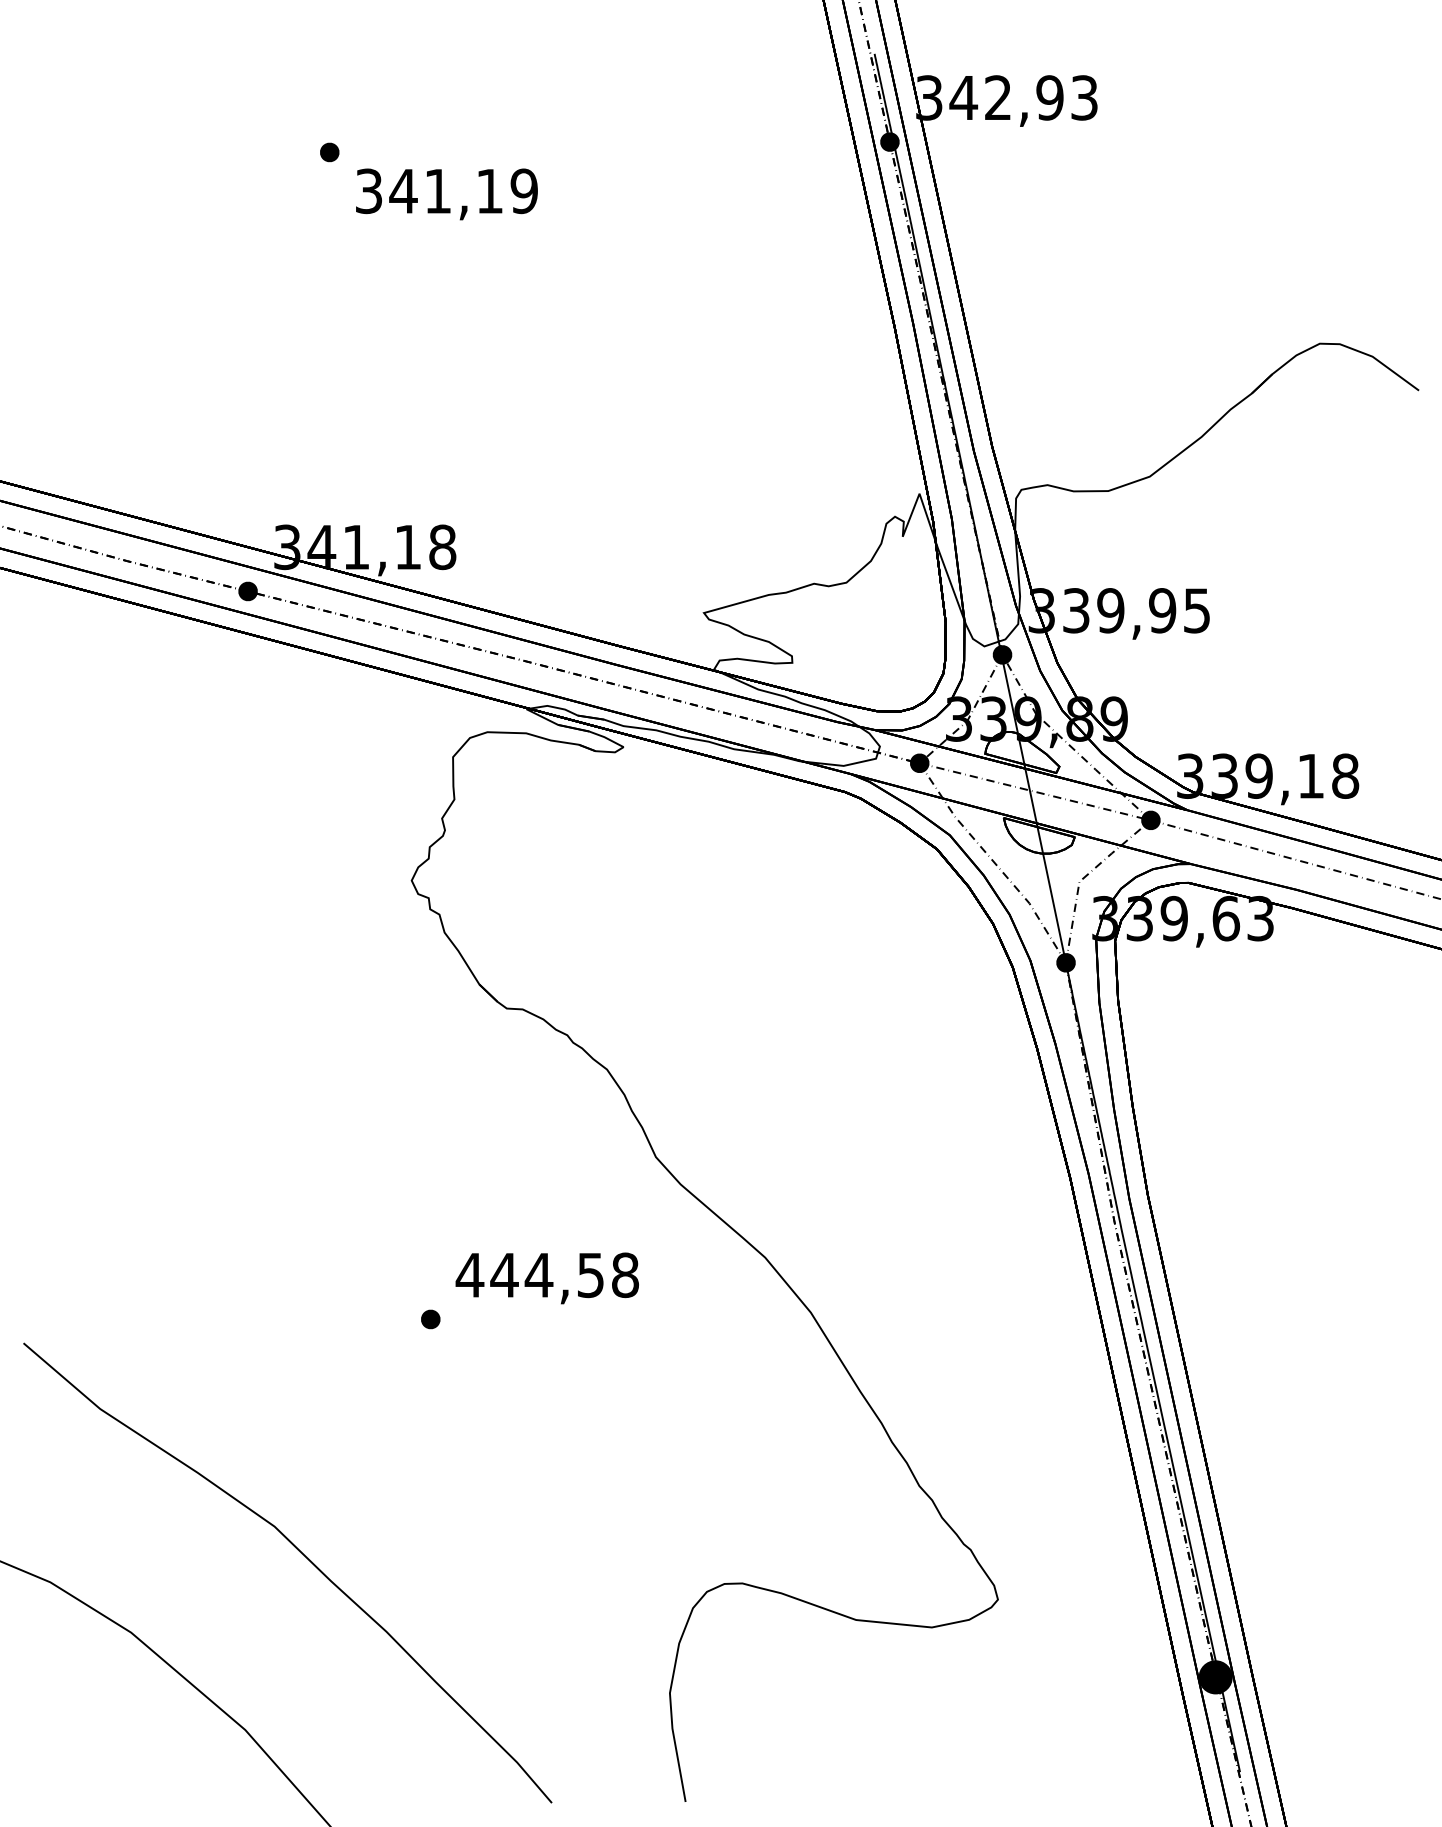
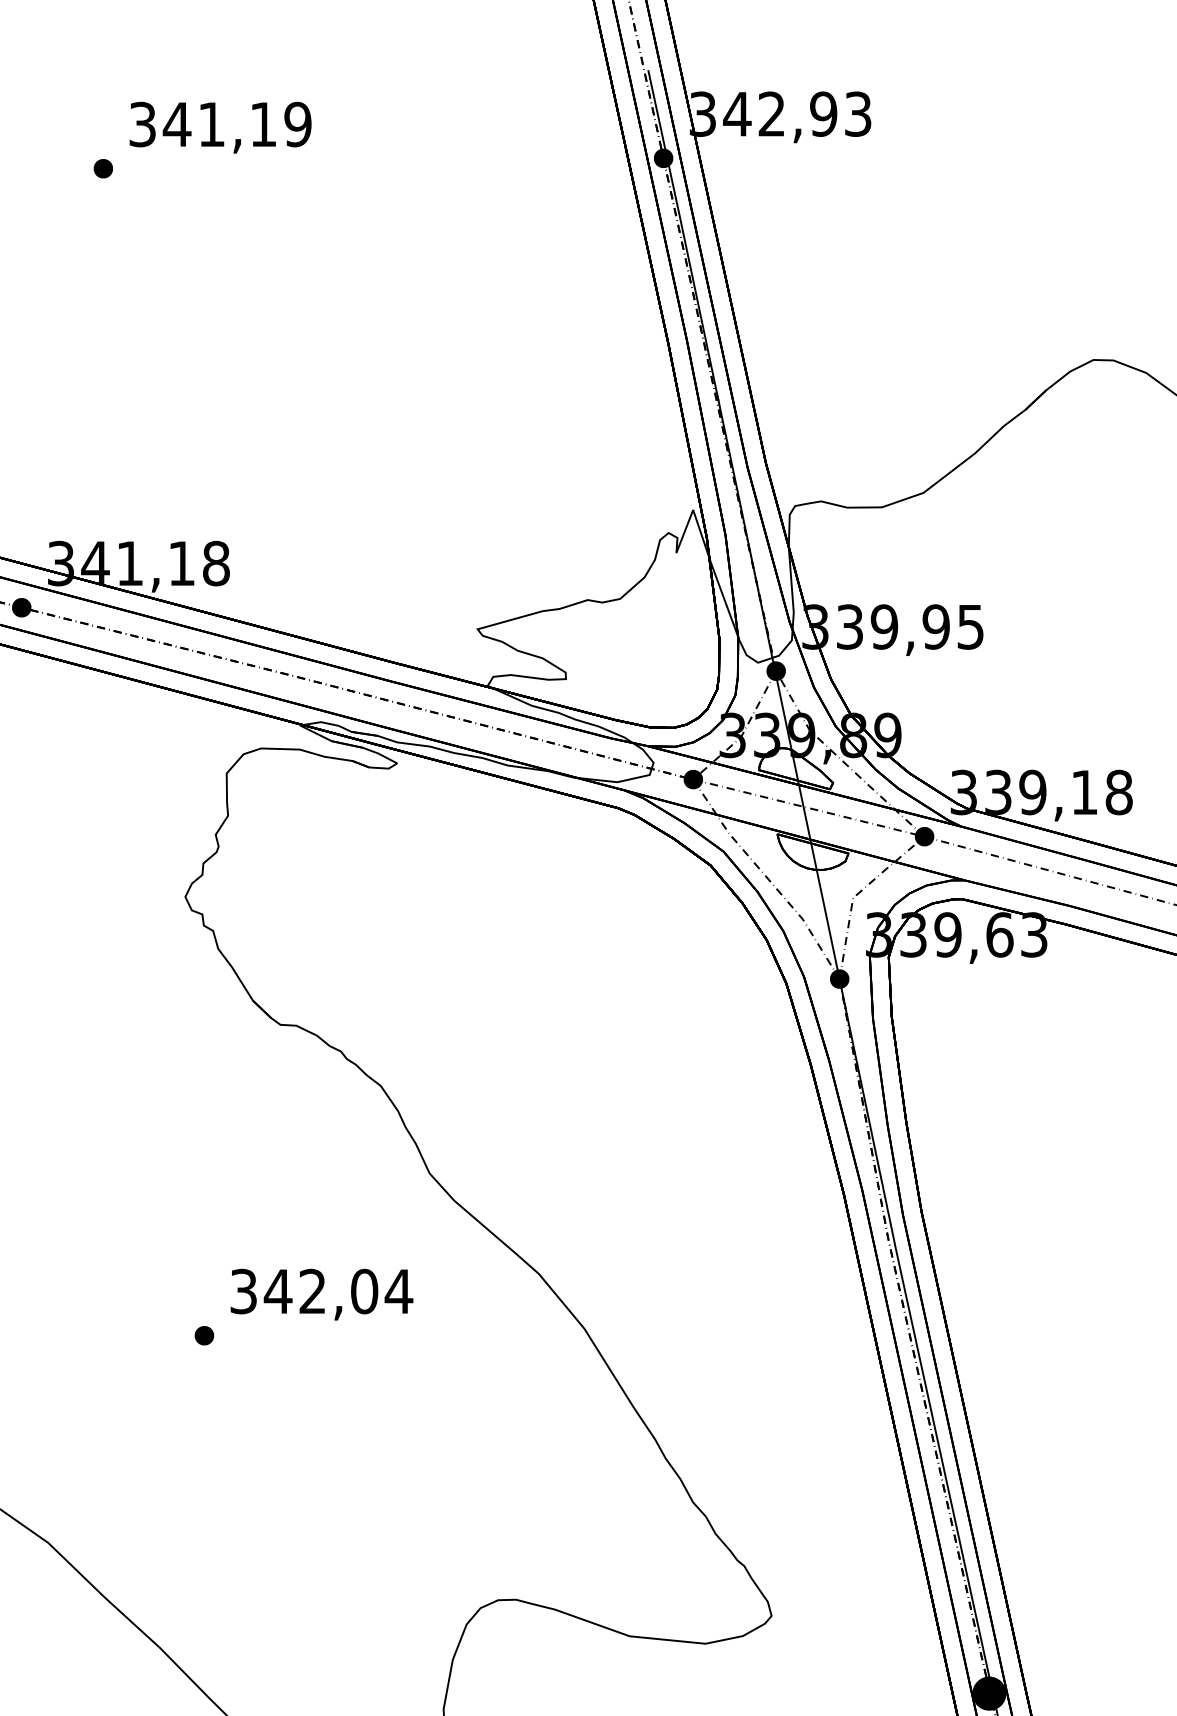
text: (446, 194) -> (220, 127), moved
text: (547, 1275) -> (321, 1291), 444,58 -> 342,04

